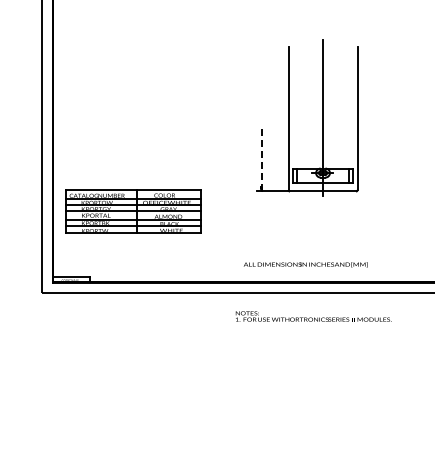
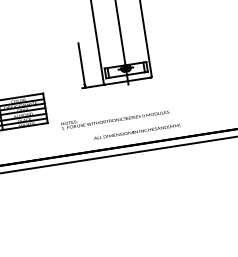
line: (261, 158) -> (81, 64), dashed -> solid
text: (305, 264) -> (136, 131), moved
text: (313, 316) -> (115, 118), moved

